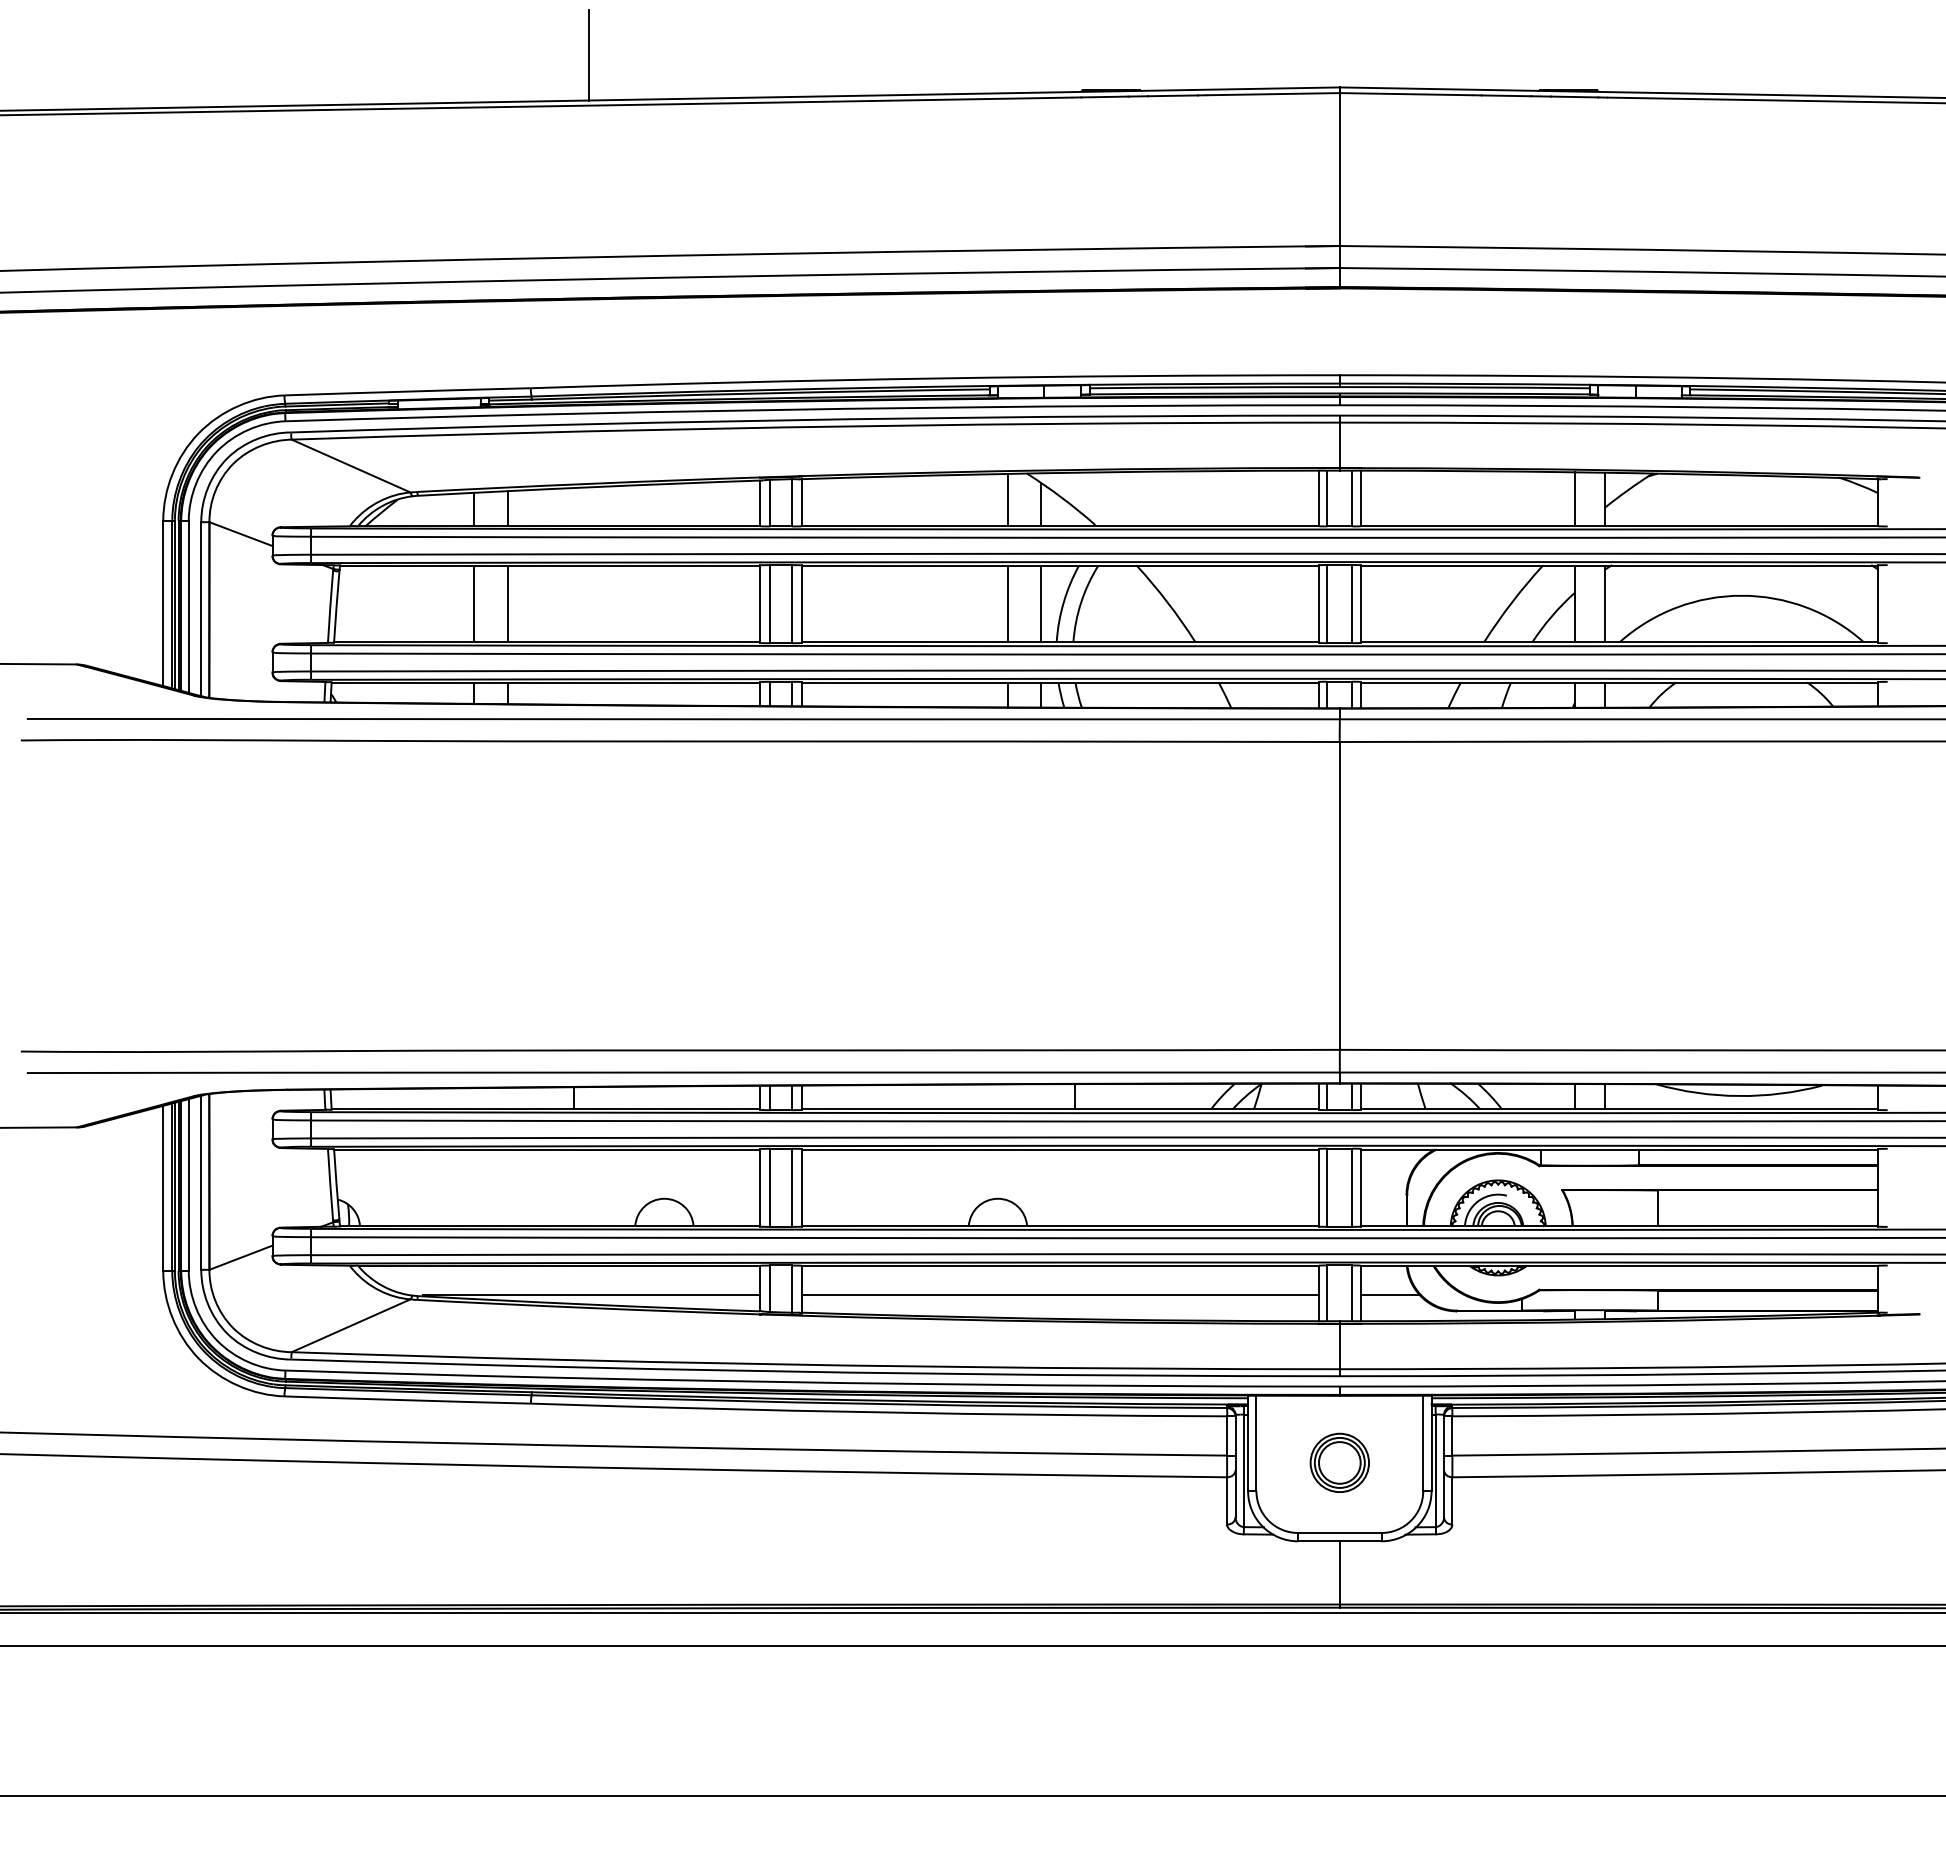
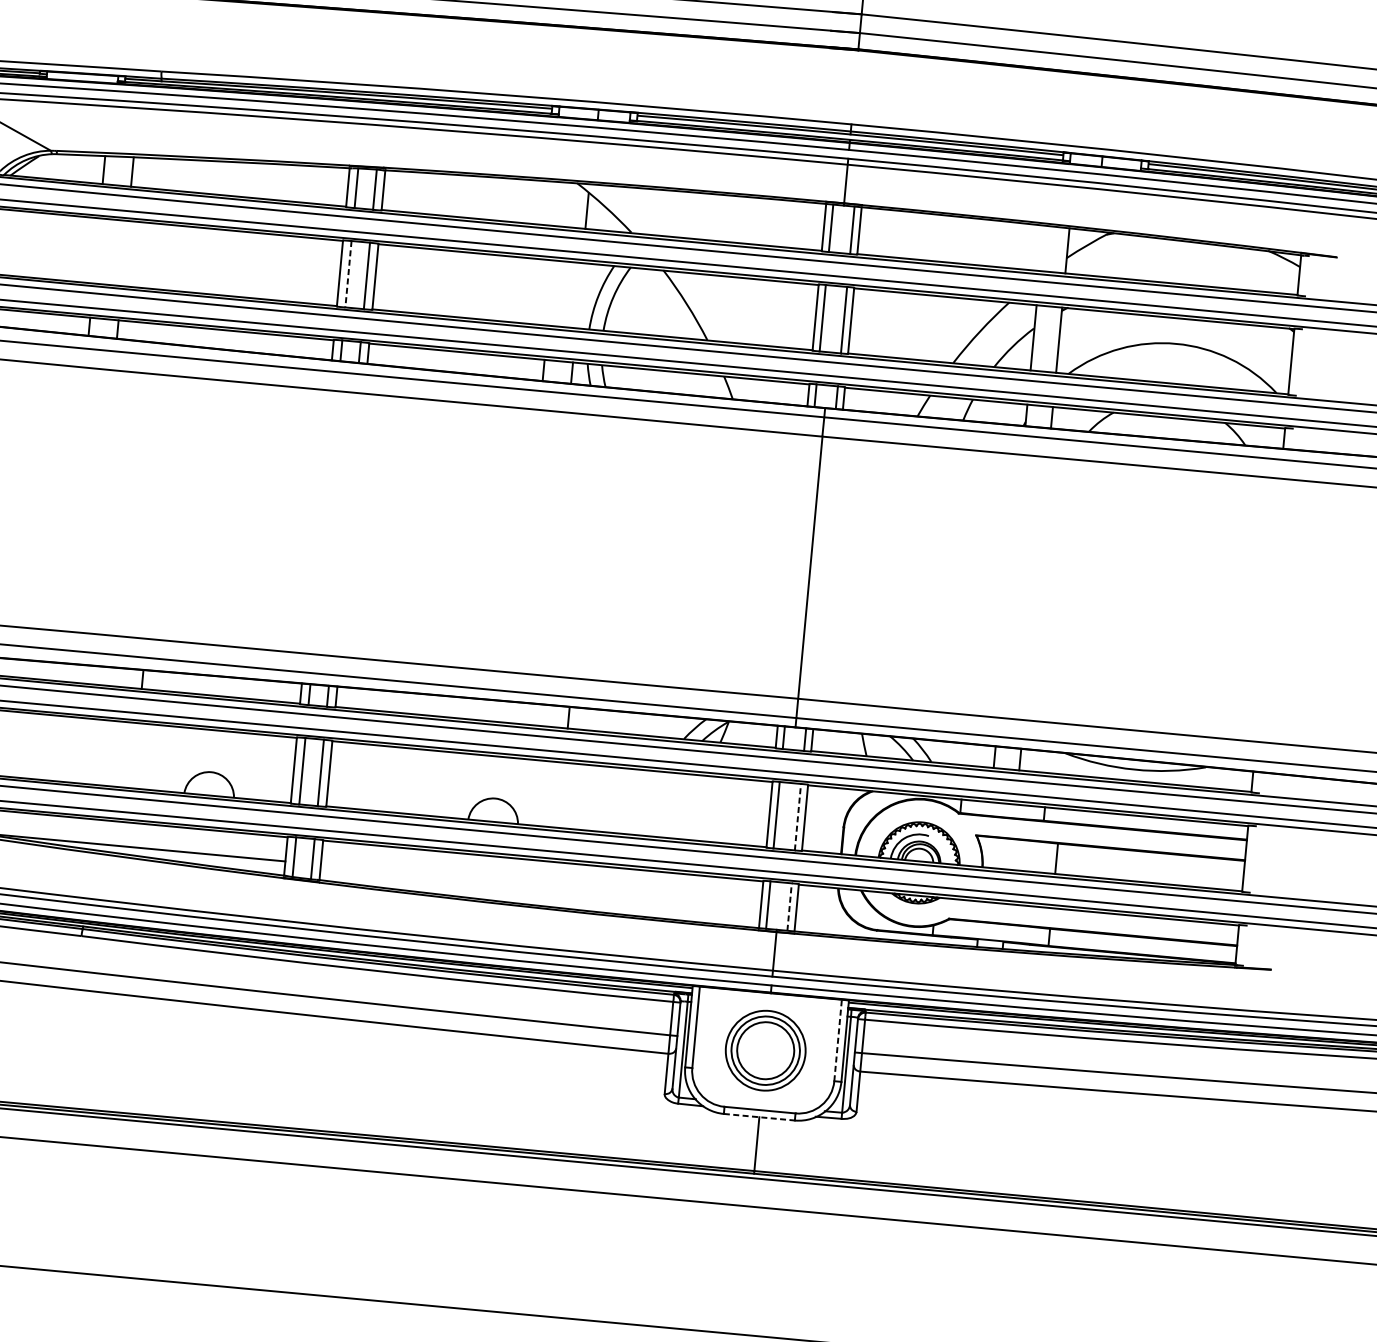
line: (1574, 498) -> (1041, 247), removed
line: (1007, 499) -> (558, 203), removed
line: (474, 603) -> (96, 250), removed
line: (507, 603) -> (124, 252), removed
line: (1007, 603) -> (550, 292), removed
line: (1041, 603) -> (579, 295), removed
line: (770, 604) -> (348, 274), solid -> dashed
line: (1352, 1187) -> (798, 816), solid -> dashed
line: (1352, 1293) -> (789, 907), solid -> dashed
line: (1060, 1294) -> (541, 885), removed
line: (1389, 1294) -> (821, 910), removed
line: (1423, 1443) -> (838, 1040), solid -> dashed
part: (1339, 1462) -> (765, 1050), size x1.6
line: (1339, 1541) -> (759, 1117), solid -> dashed

